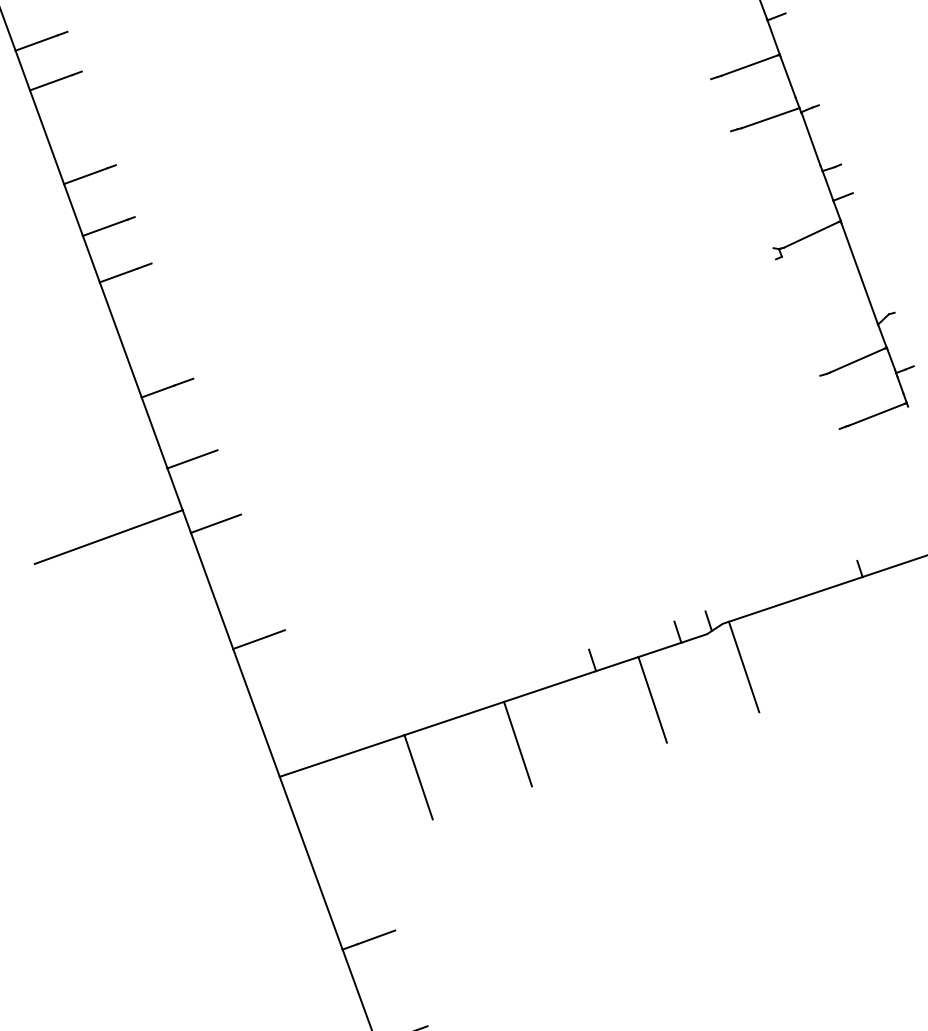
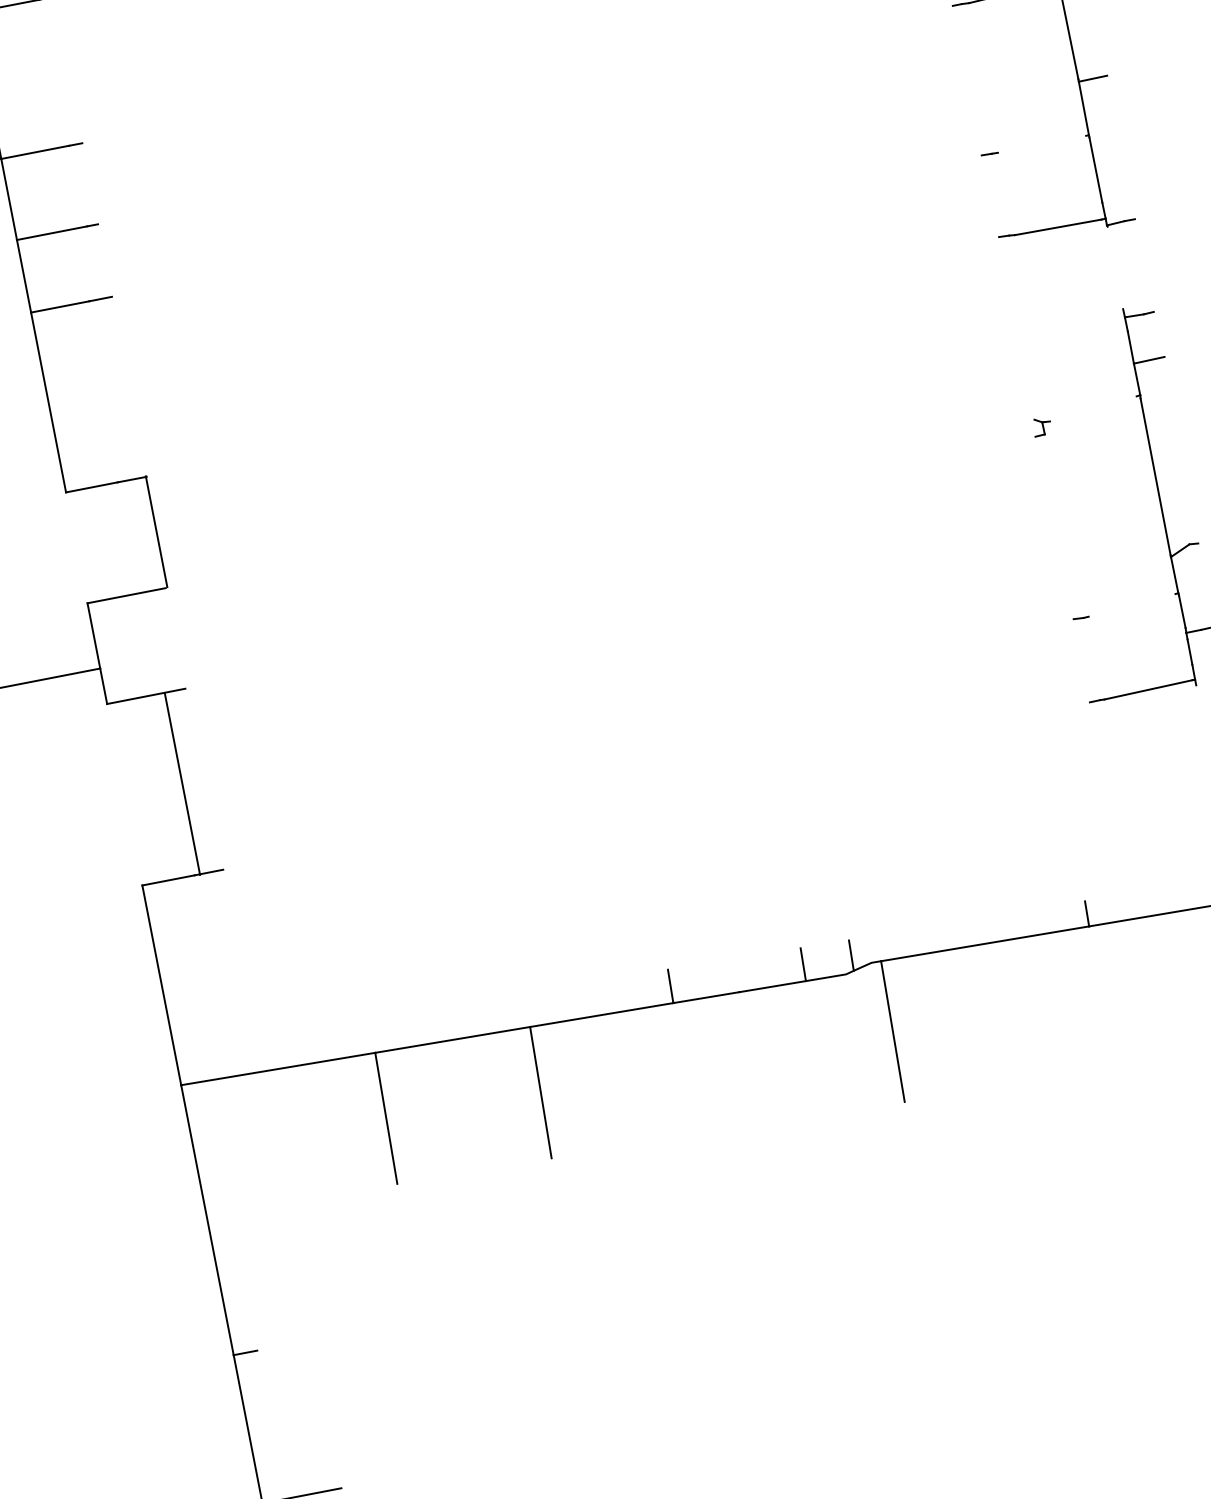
line: (749, 65) -> (1041, 144), removed
line: (810, 139) -> (1114, 267), removed
line: (810, 234) -> (1092, 408), removed
line: (856, 360) -> (1130, 605), removed
line: (154, 432) -> (156, 531), moved
line: (211, 590) -> (181, 783), moved
line: (652, 699) -> (750, 1058), removed
line: (376, 937) -> (286, 1345), removed

